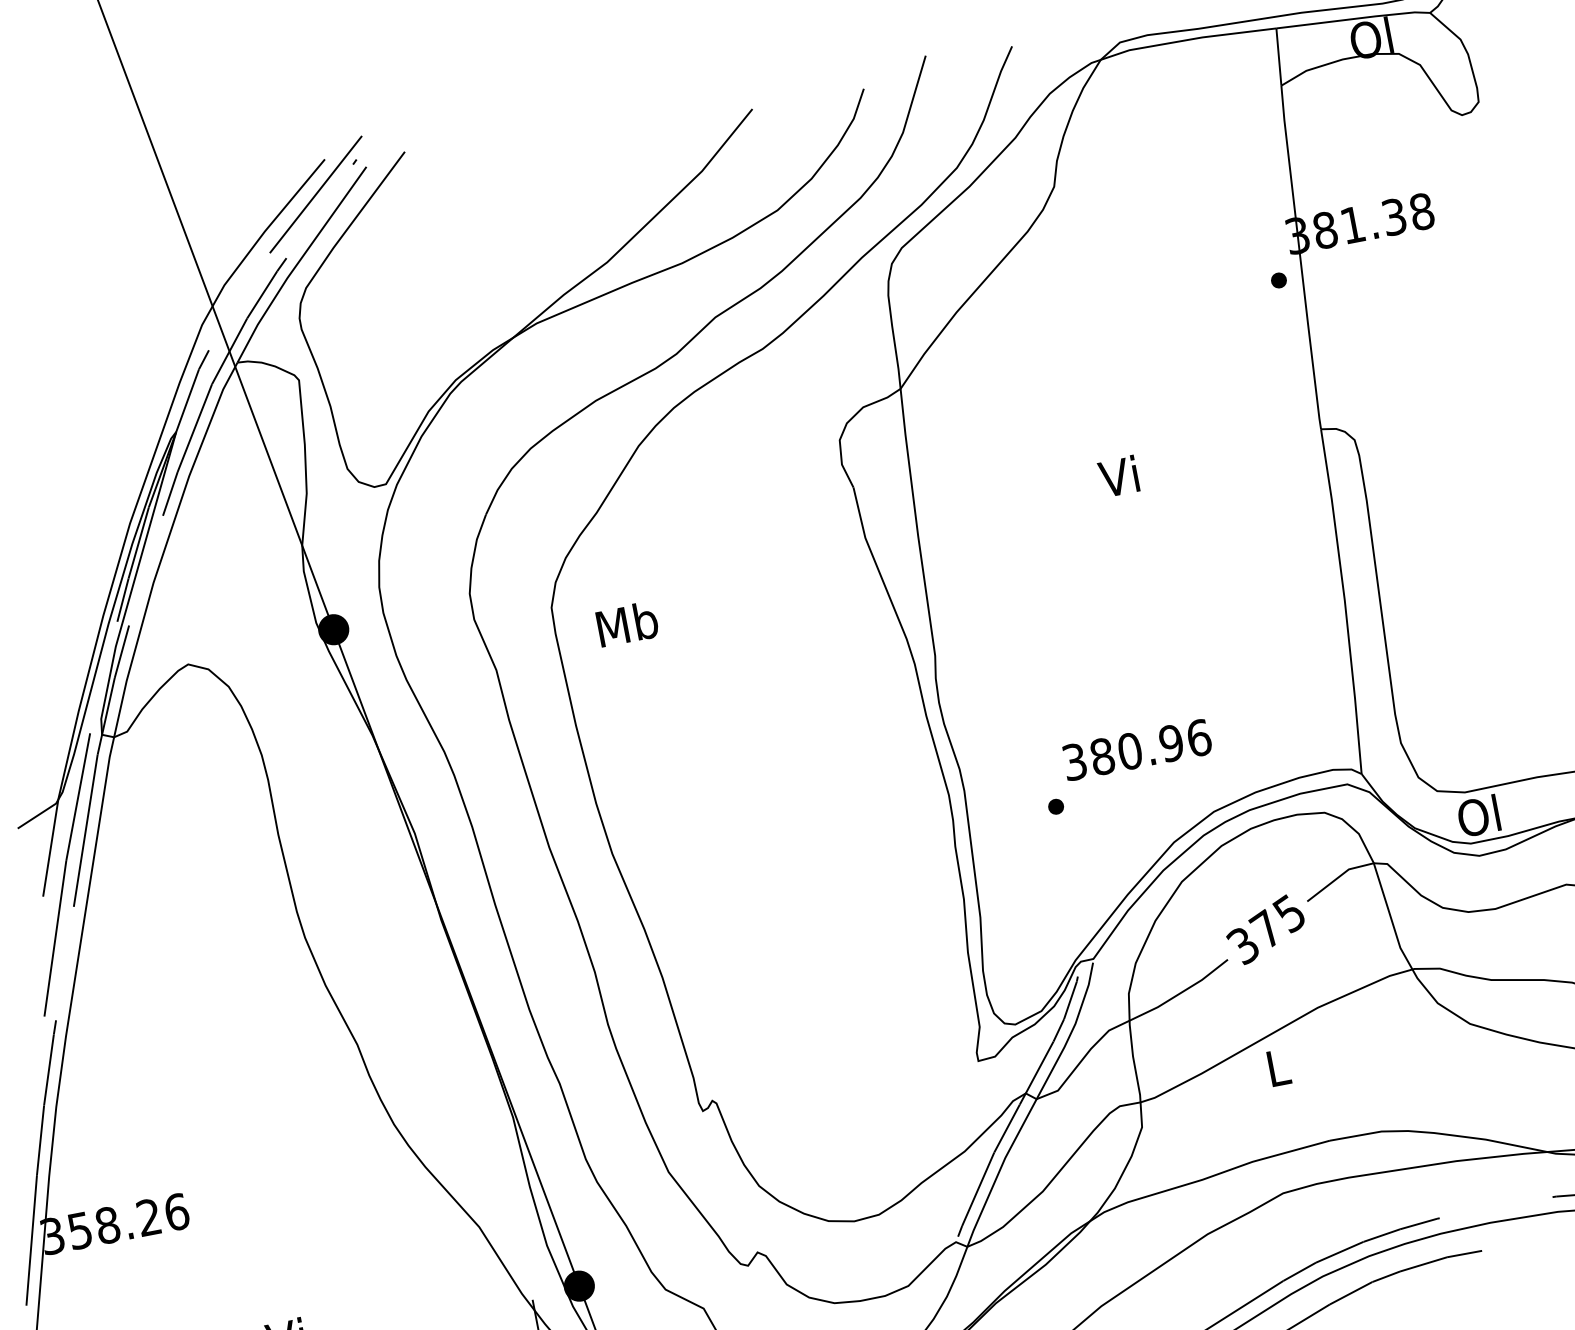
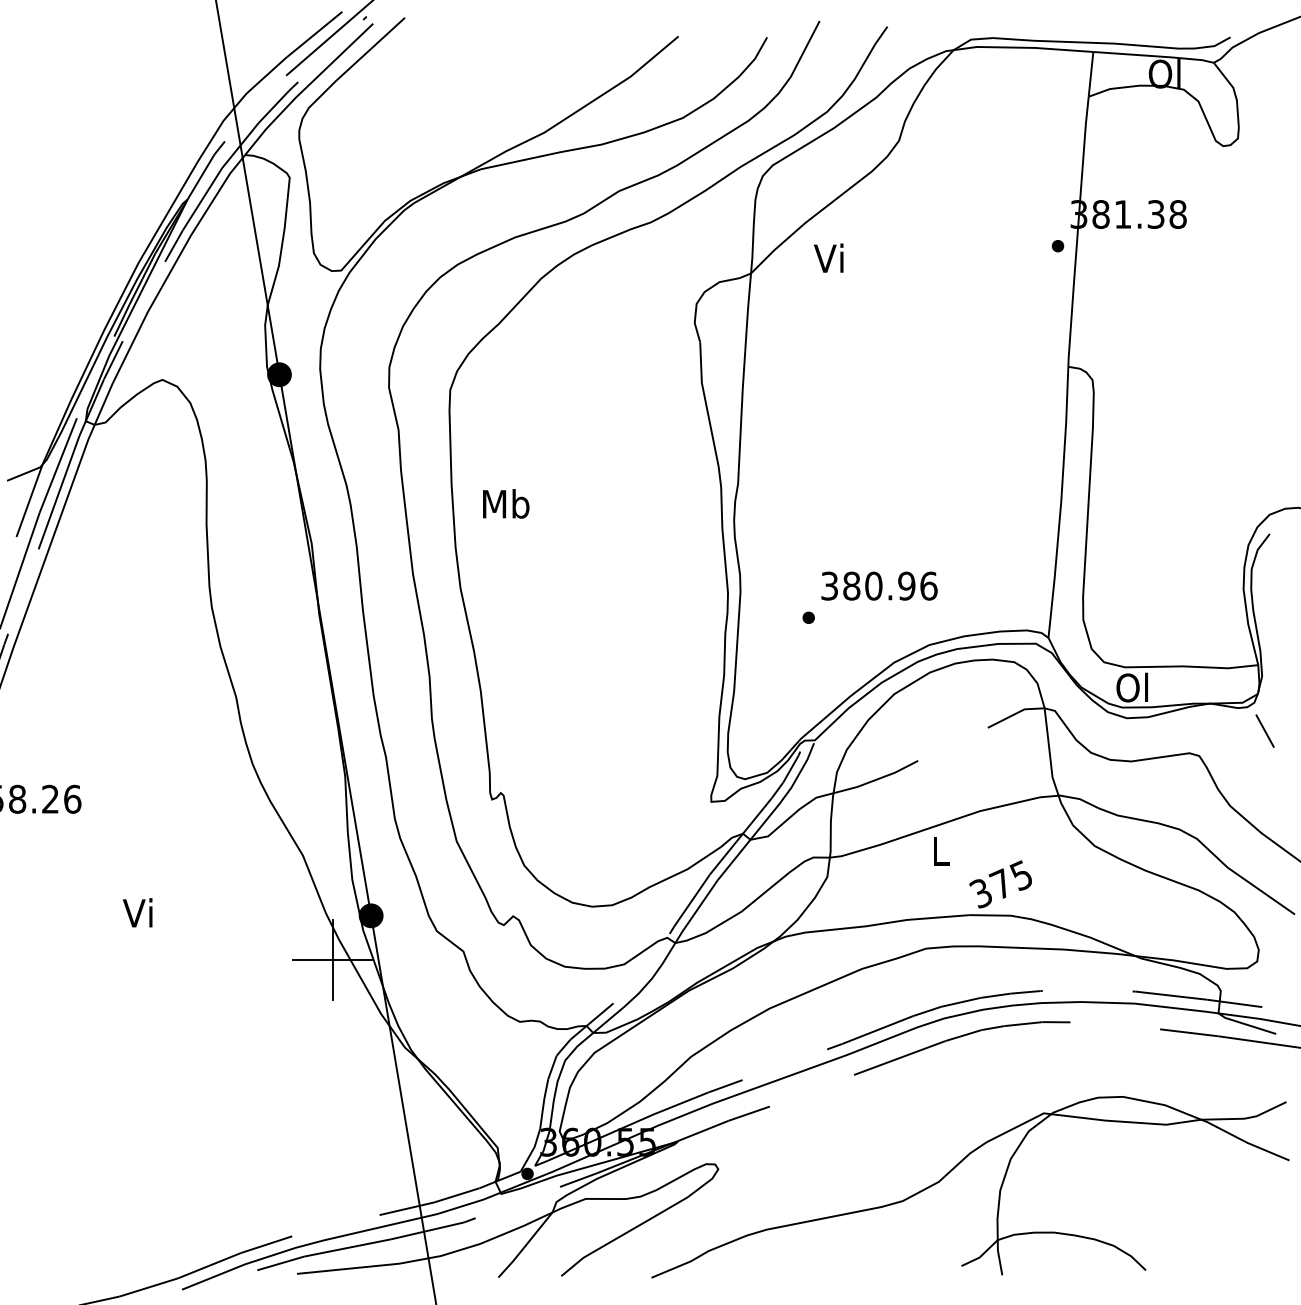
text: (1118, 475) -> (828, 257), moved
text: (627, 623) -> (506, 503), moved
text: (1265, 929) -> (1000, 884), moved

